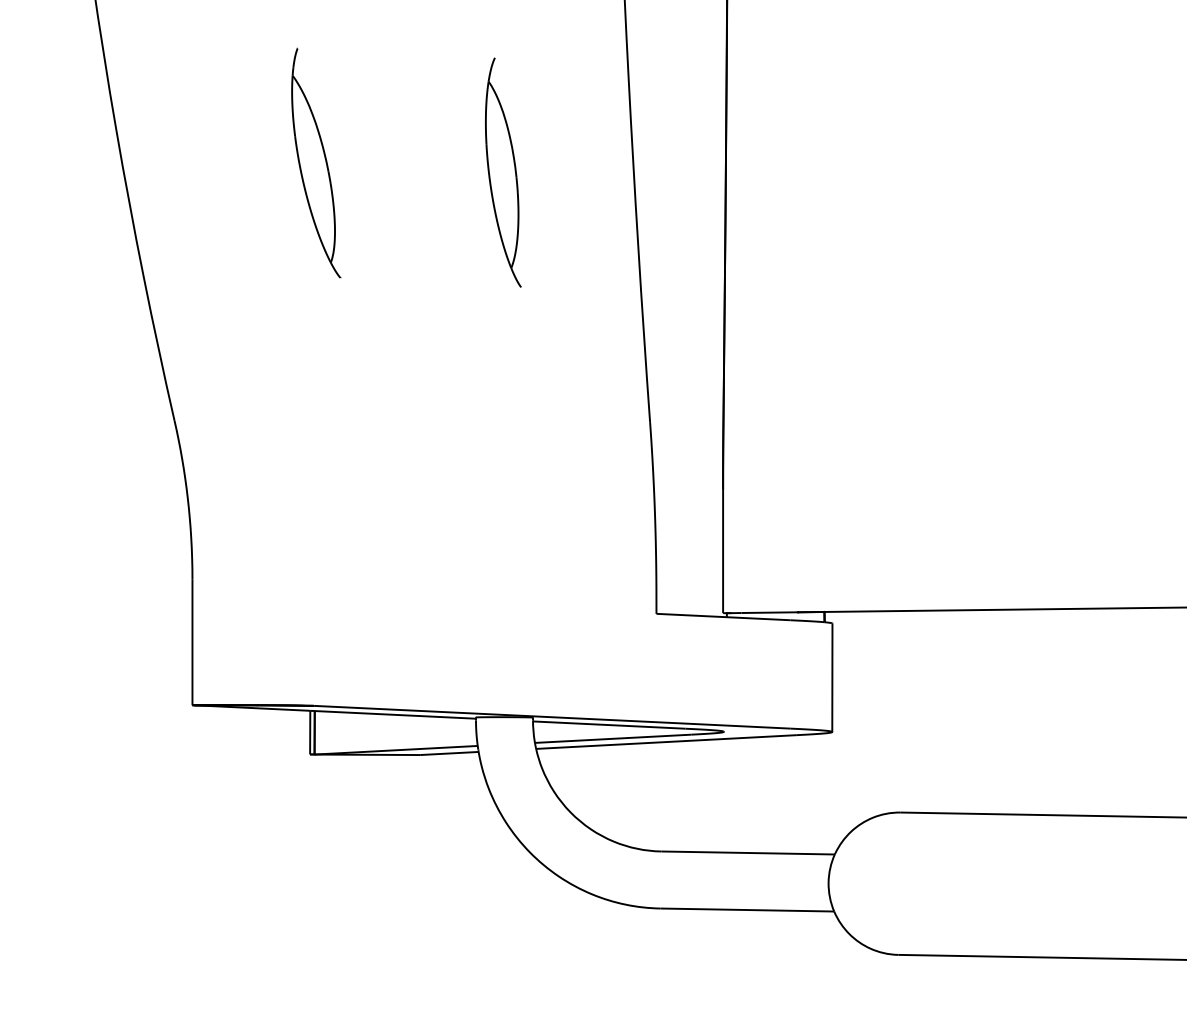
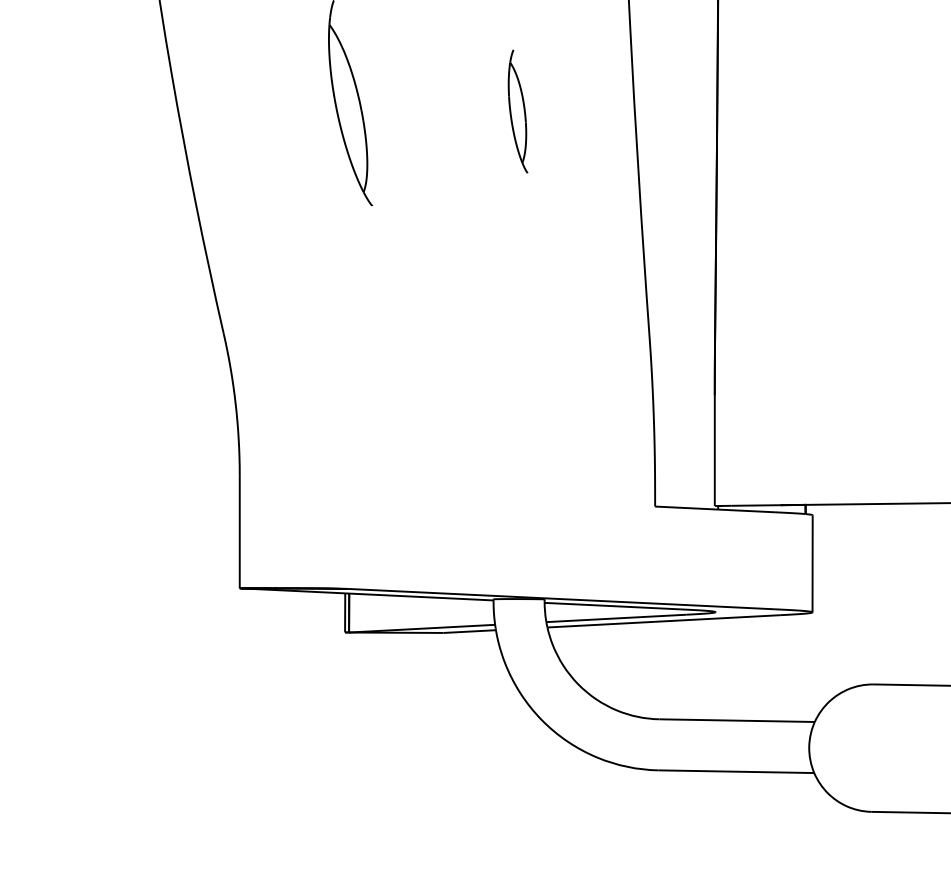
part: (503, 172) -> (518, 111), size x0.6

